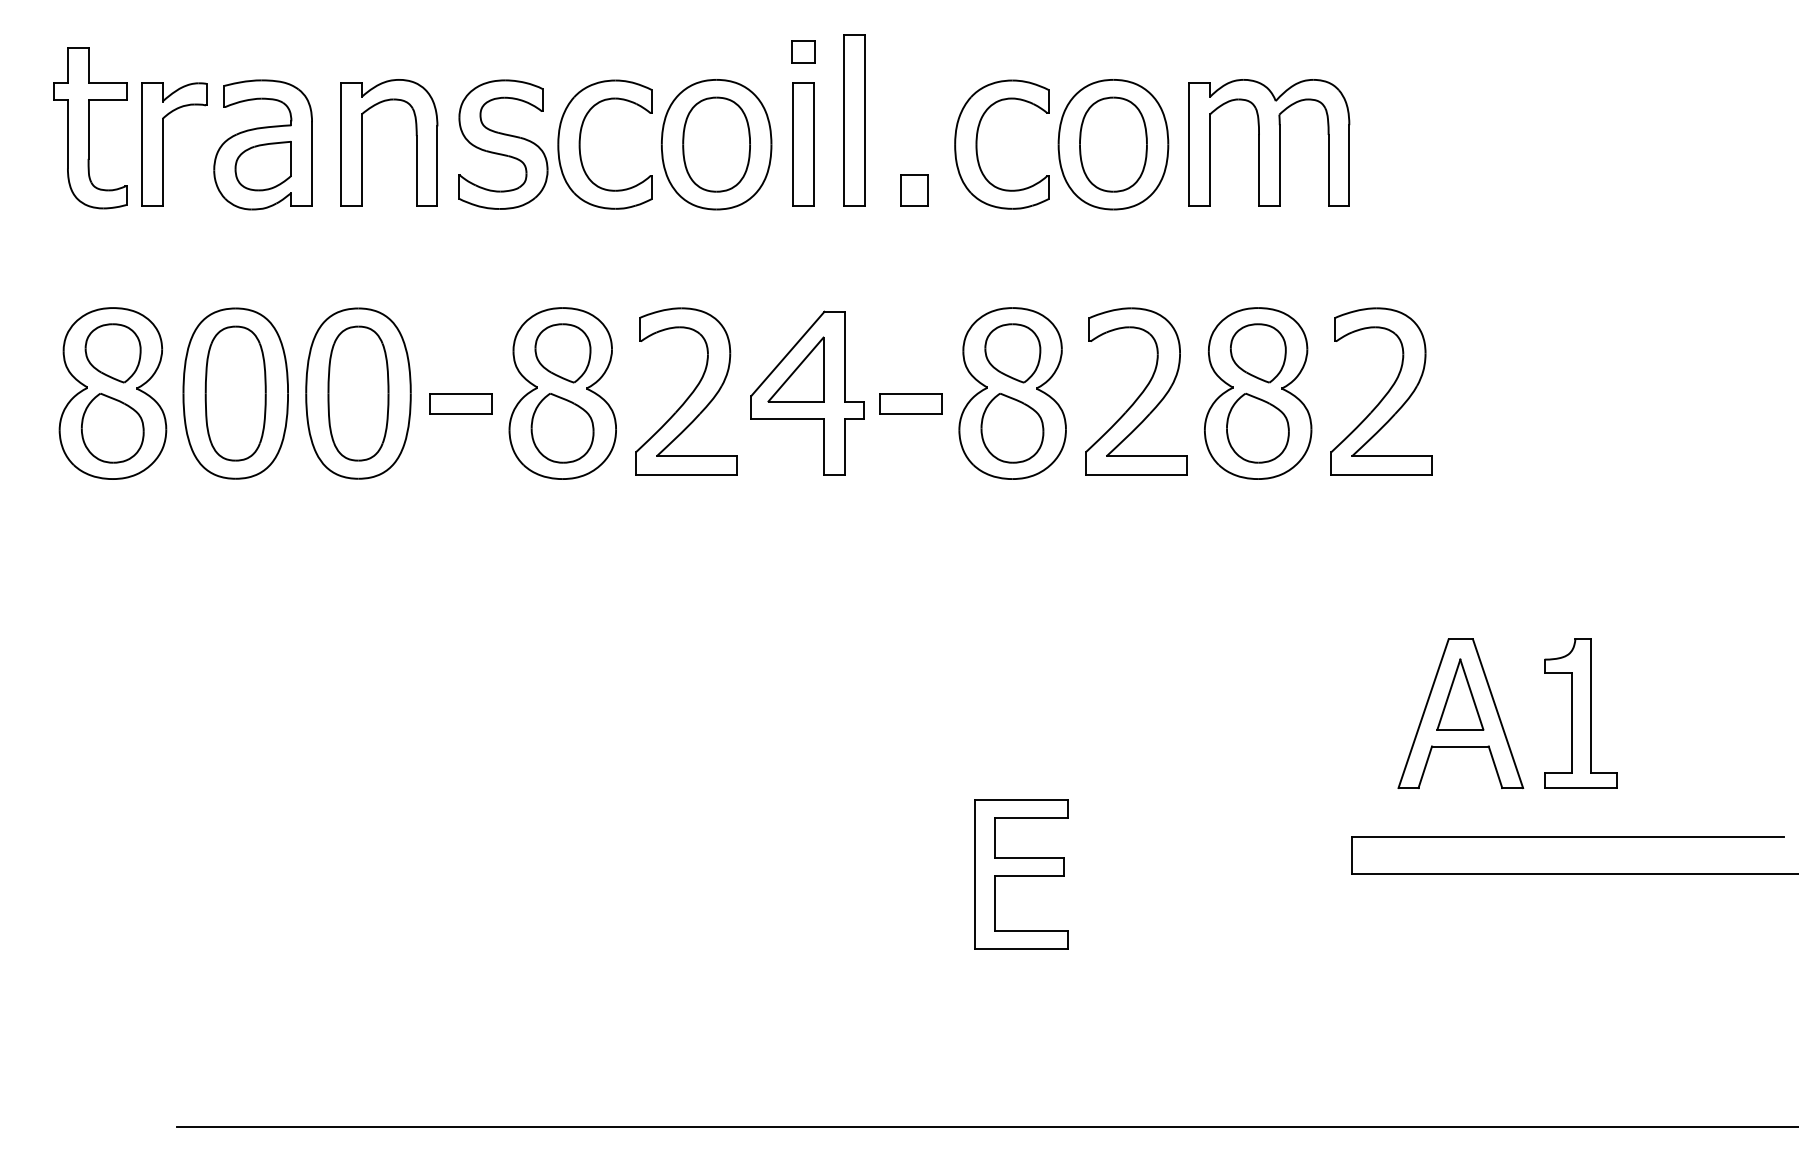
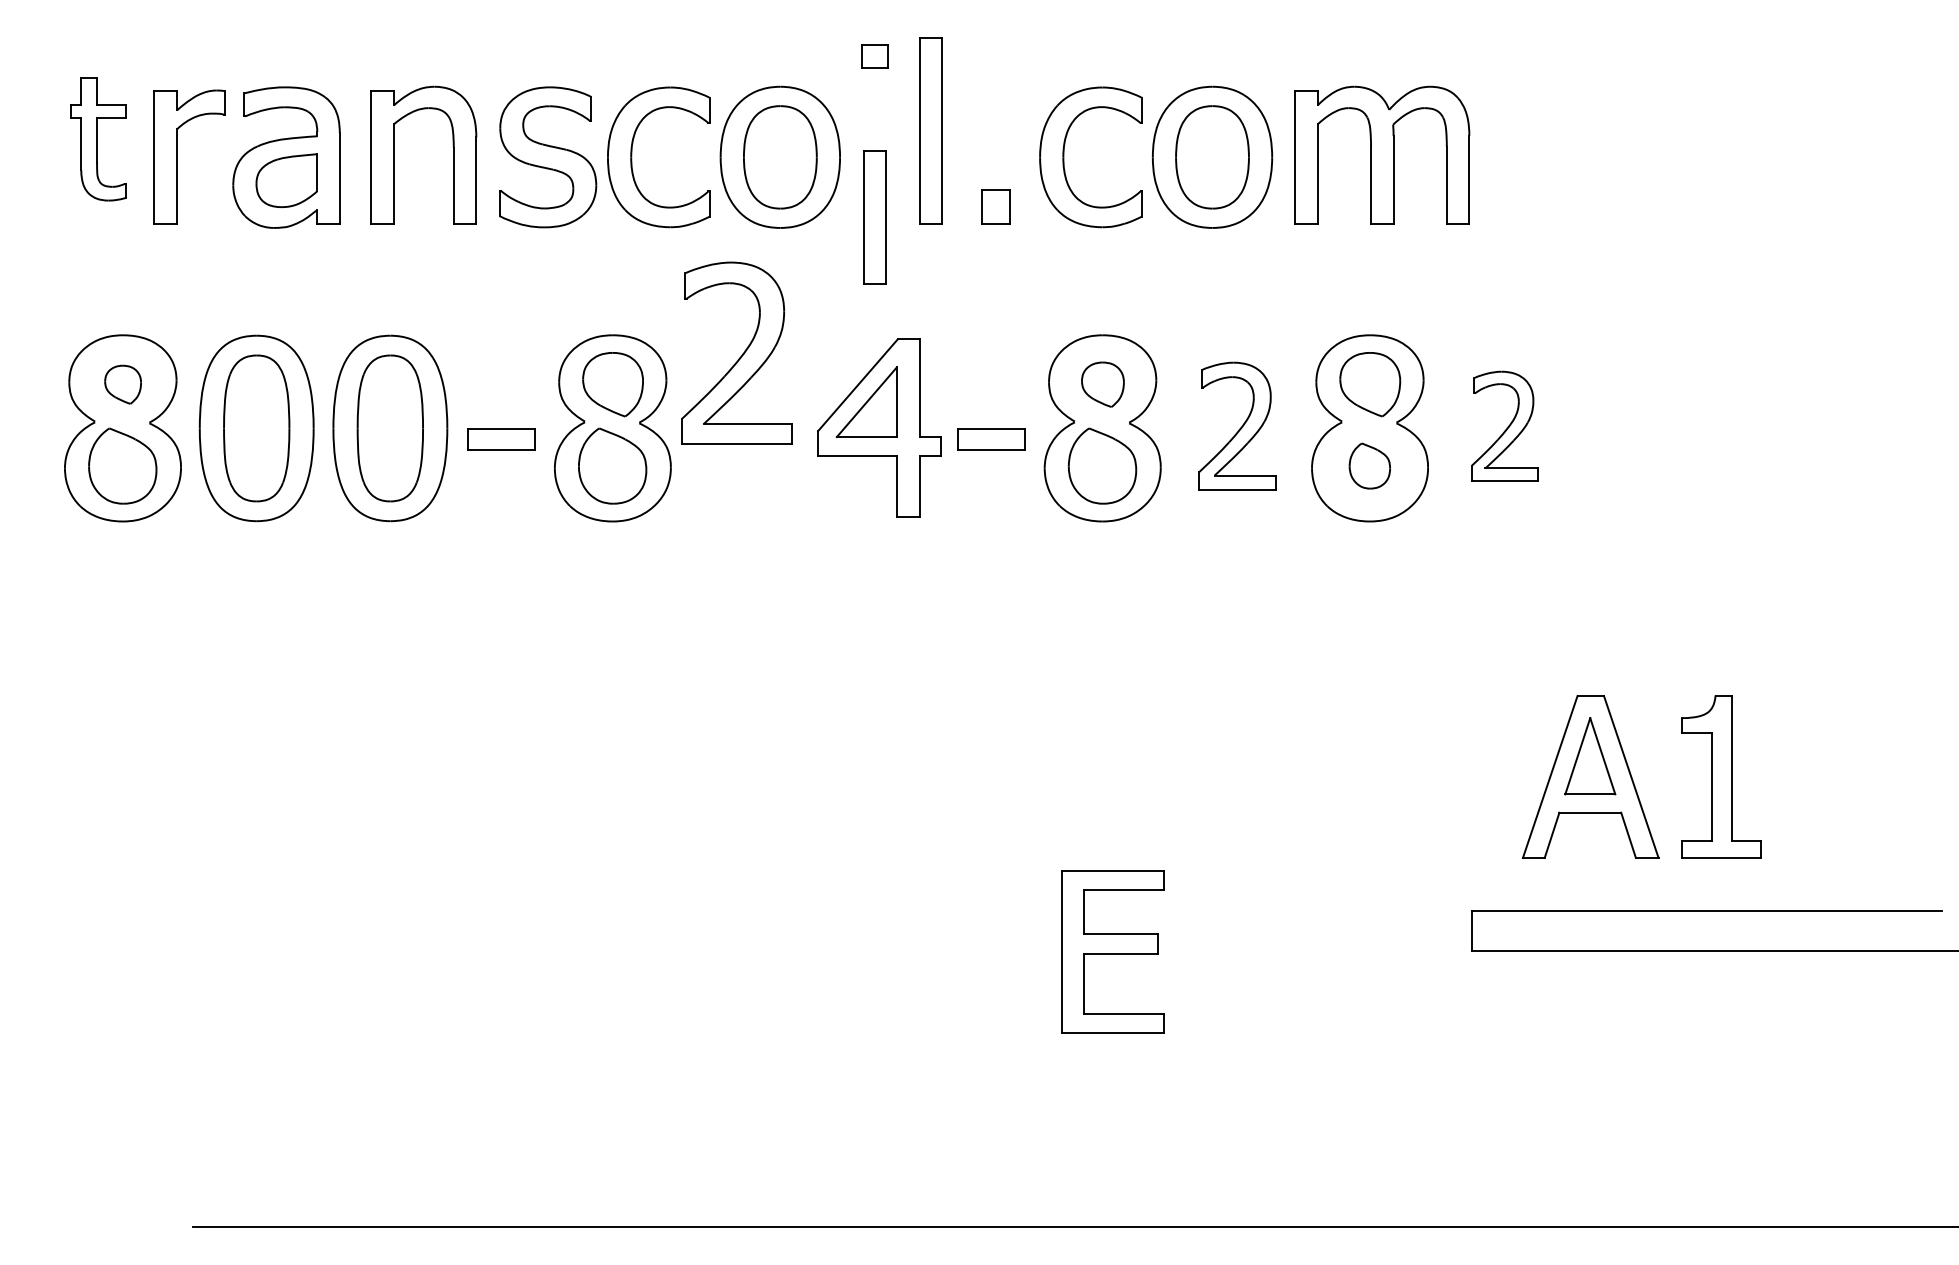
part: (90, 128) -> (98, 139), size x0.7
part: (803, 144) -> (874, 217), moved
part: (112, 353) -> (122, 384), size x0.6
part: (1012, 353) -> (1102, 384), size x0.7
part: (686, 390) -> (736, 352), moved
part: (1136, 390) -> (1237, 425), size x0.7
part: (1381, 390) -> (1504, 425), size x0.6
part: (1257, 427) -> (1369, 465), size x0.6

